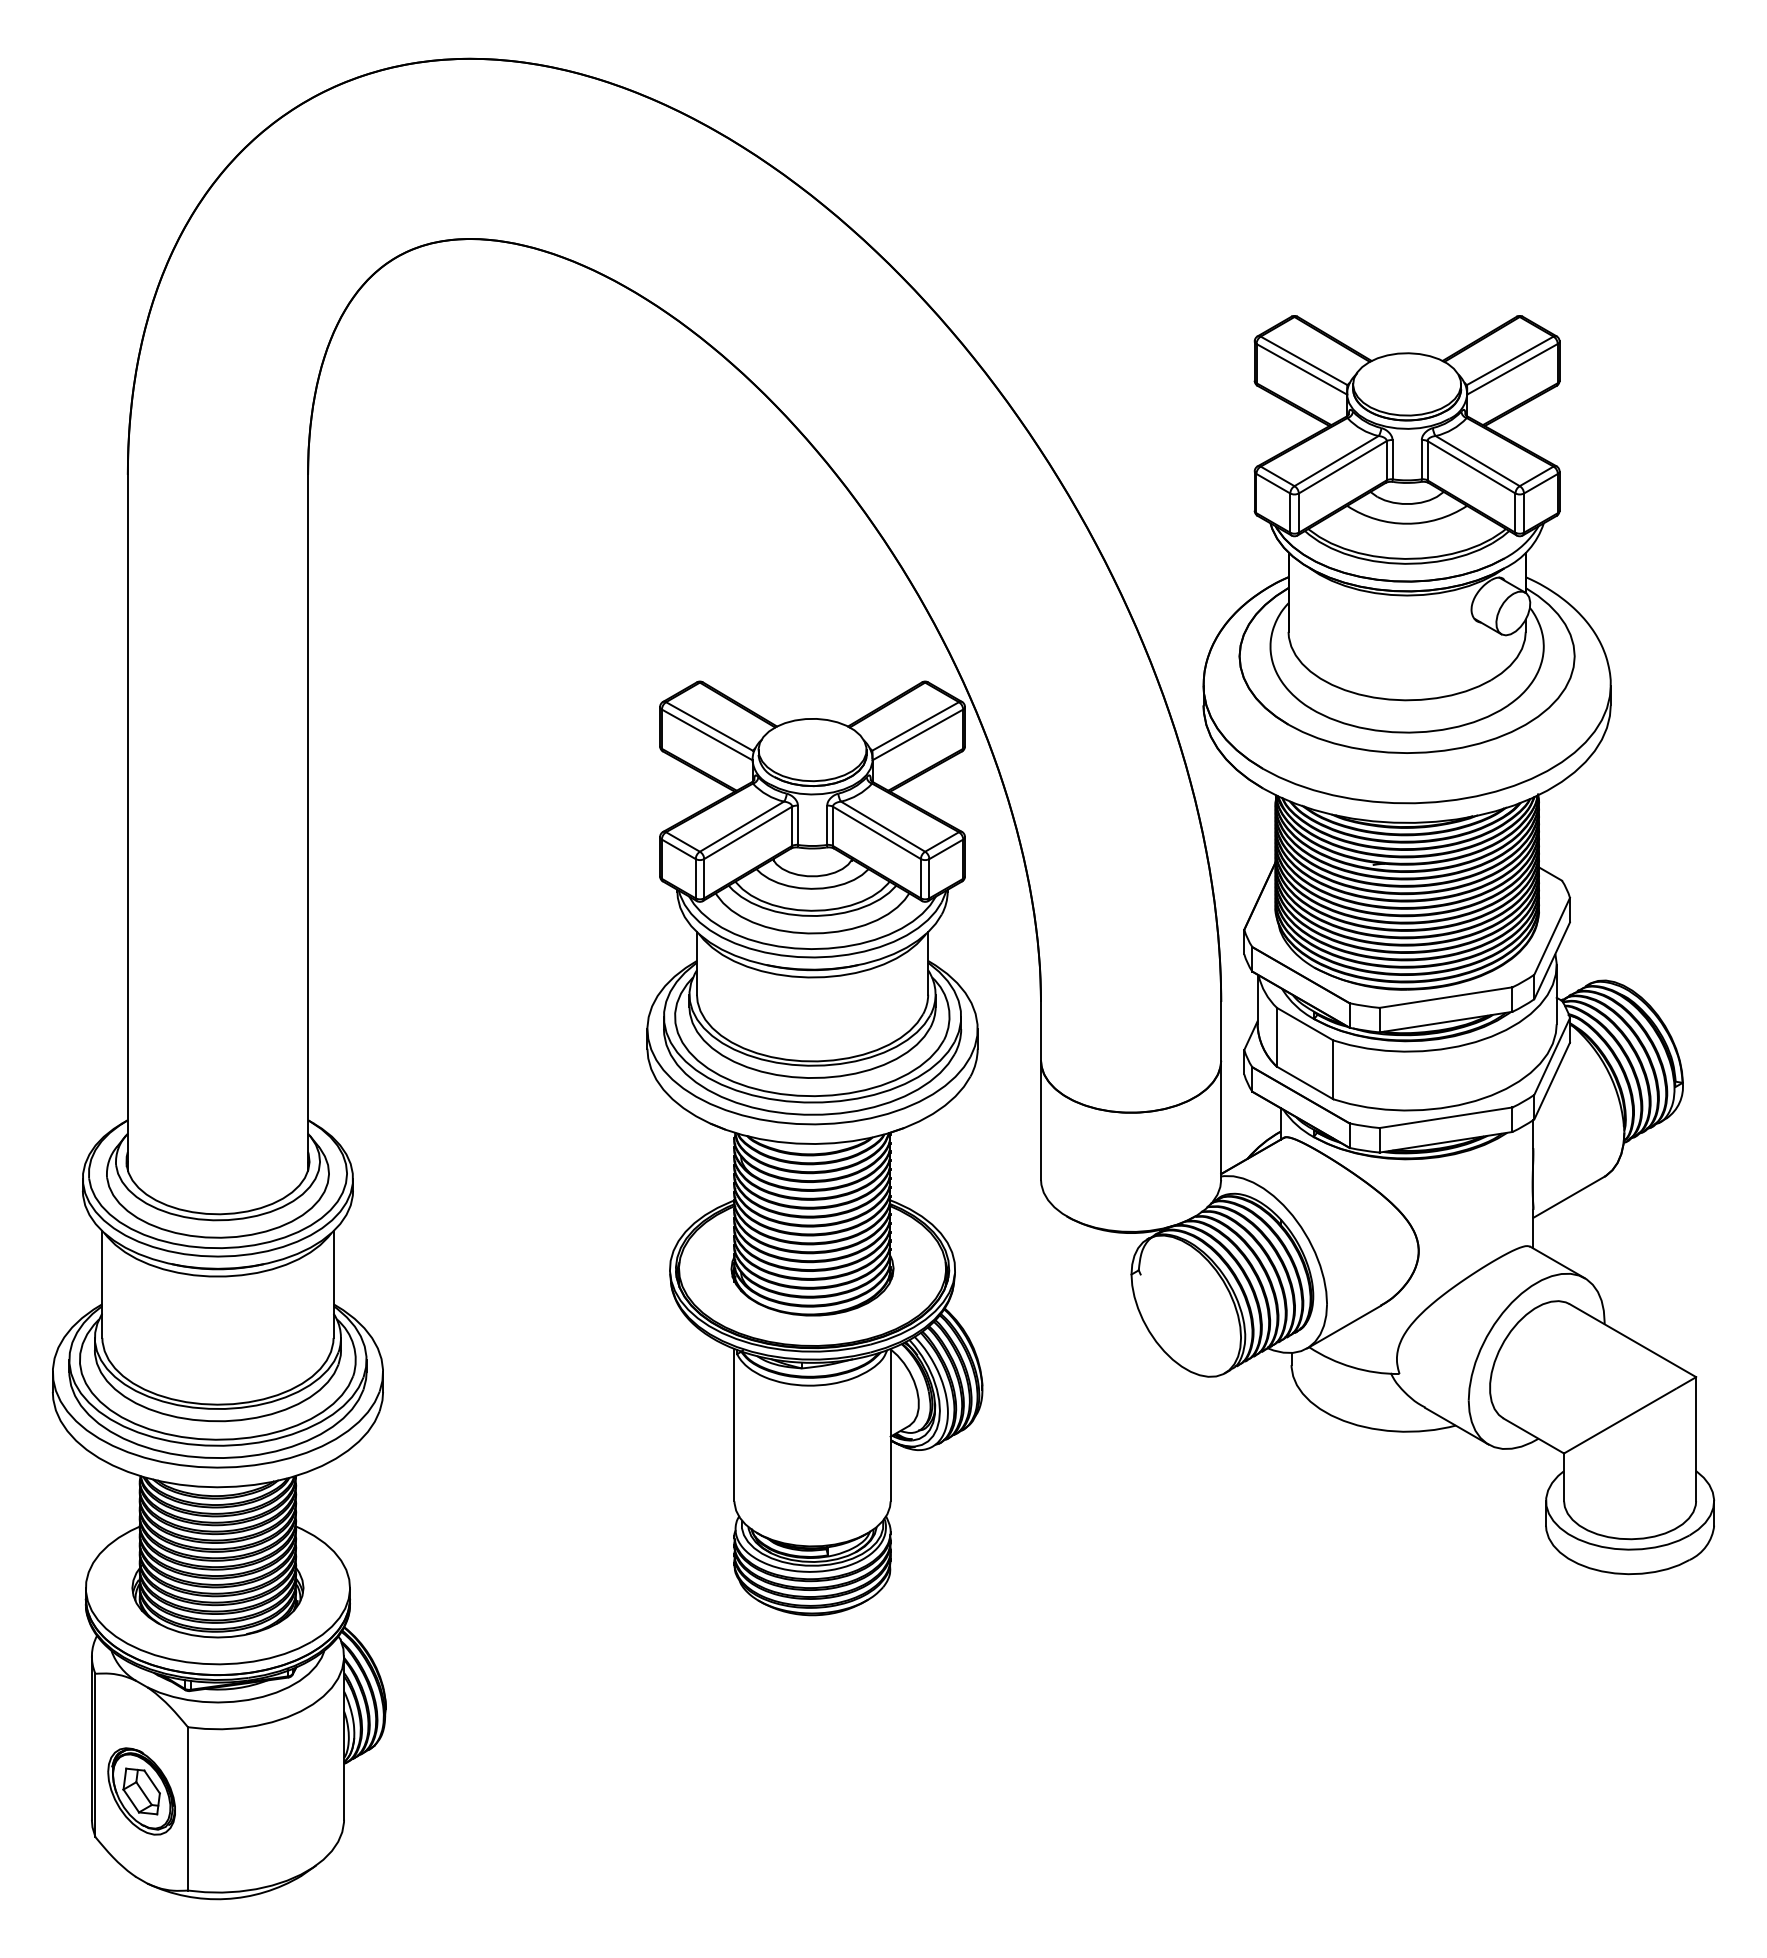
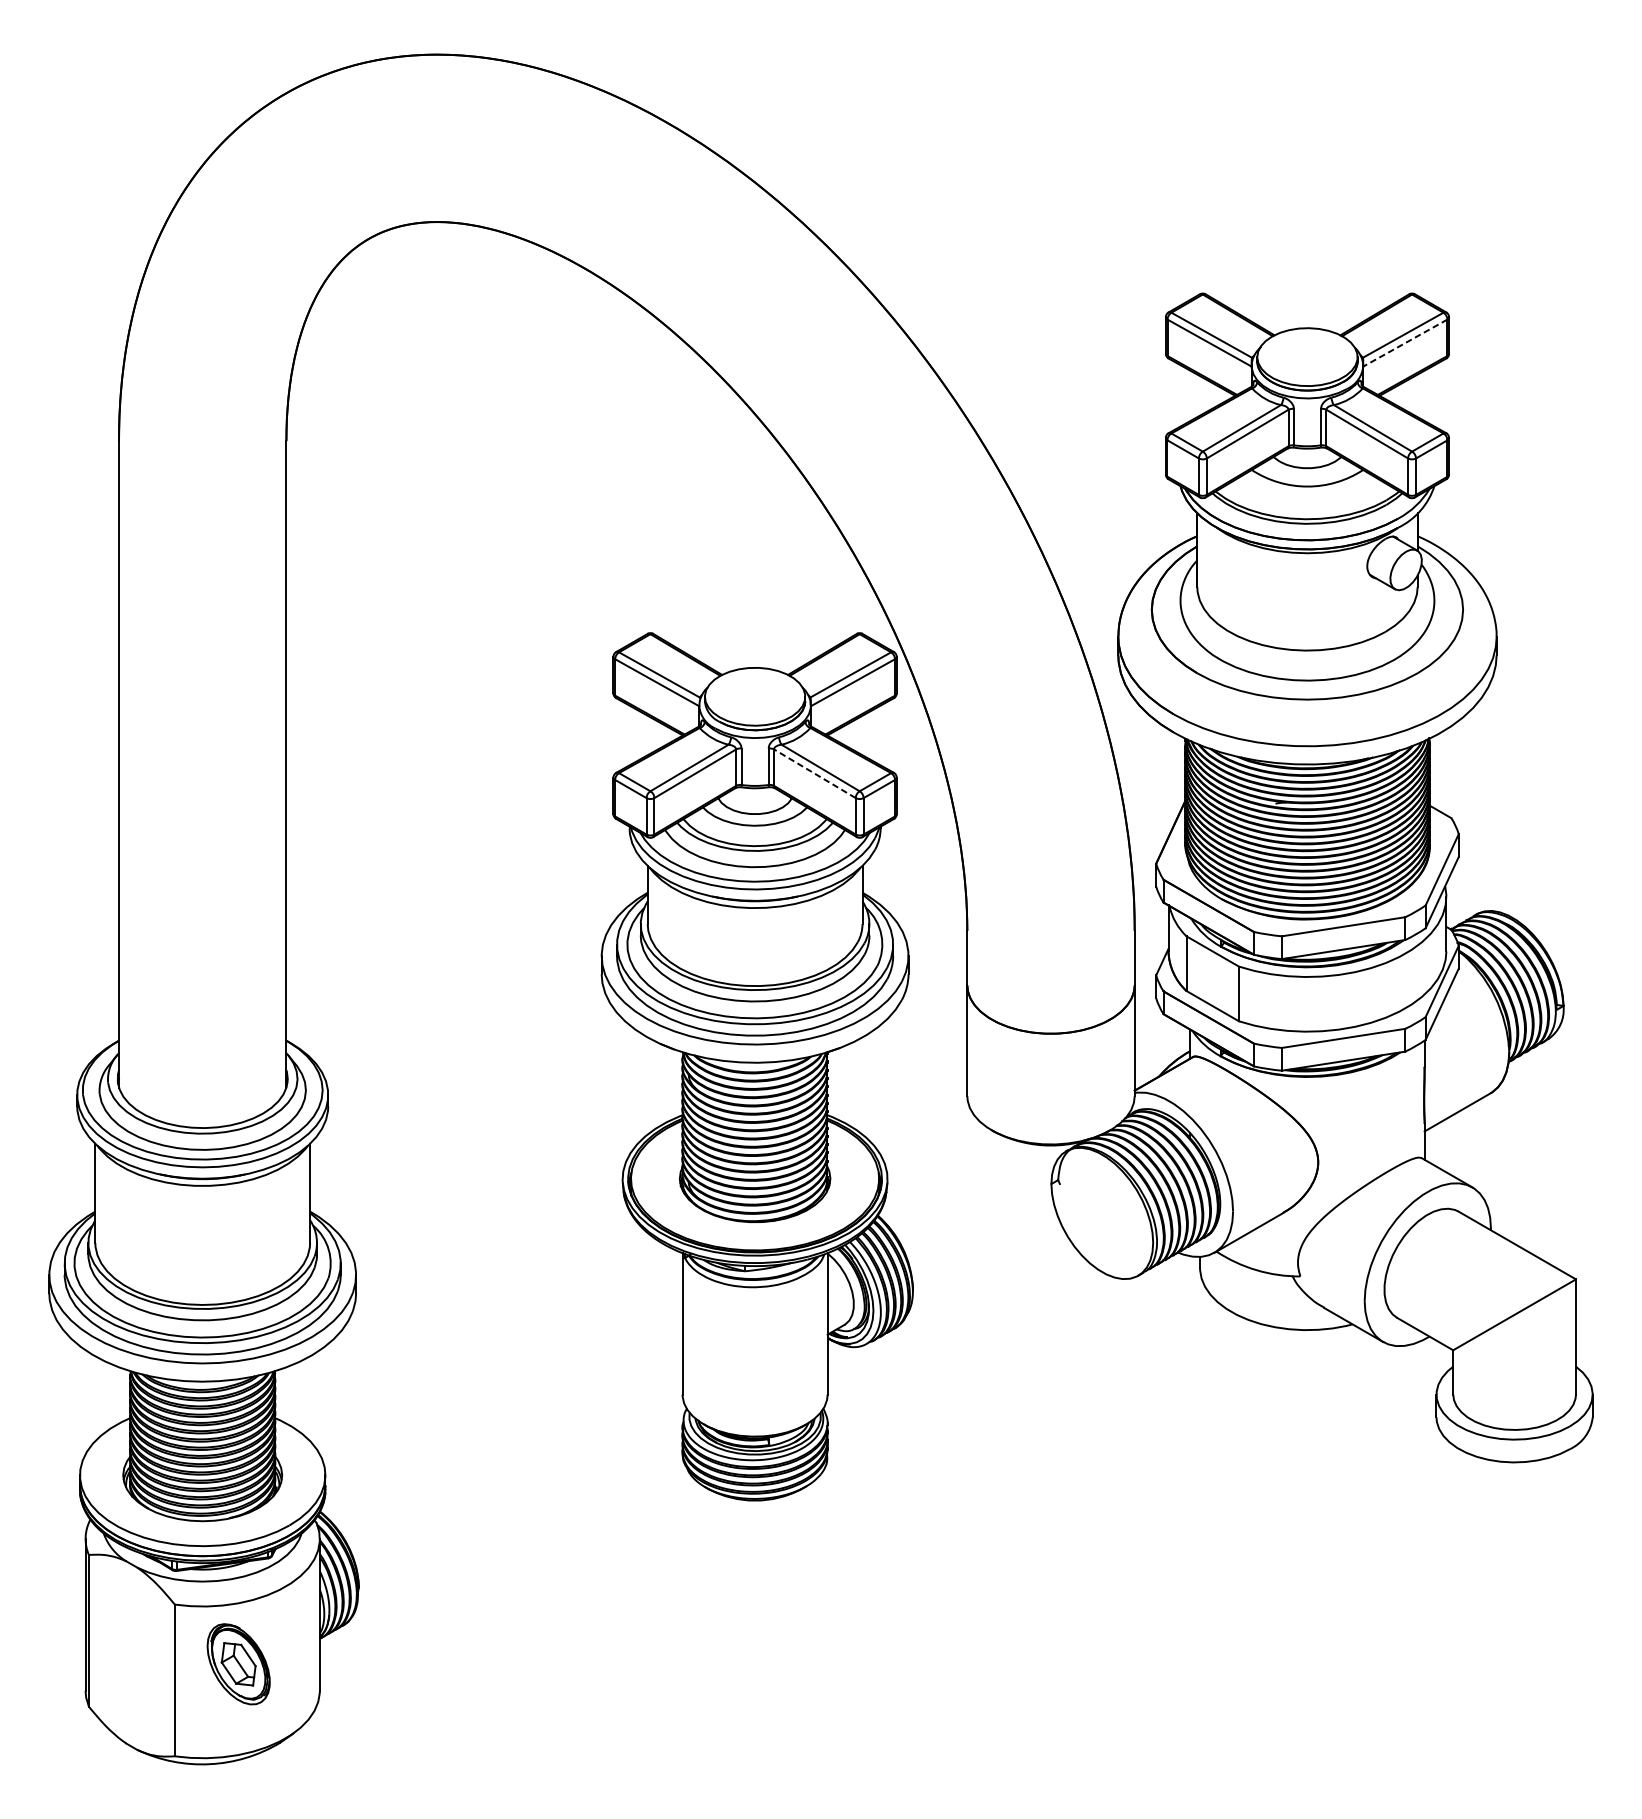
line: (1512, 369) -> (1405, 343), solid -> dashed
line: (876, 832) -> (814, 773), solid -> dashed
part: (141, 1791) -> (238, 1664), moved

